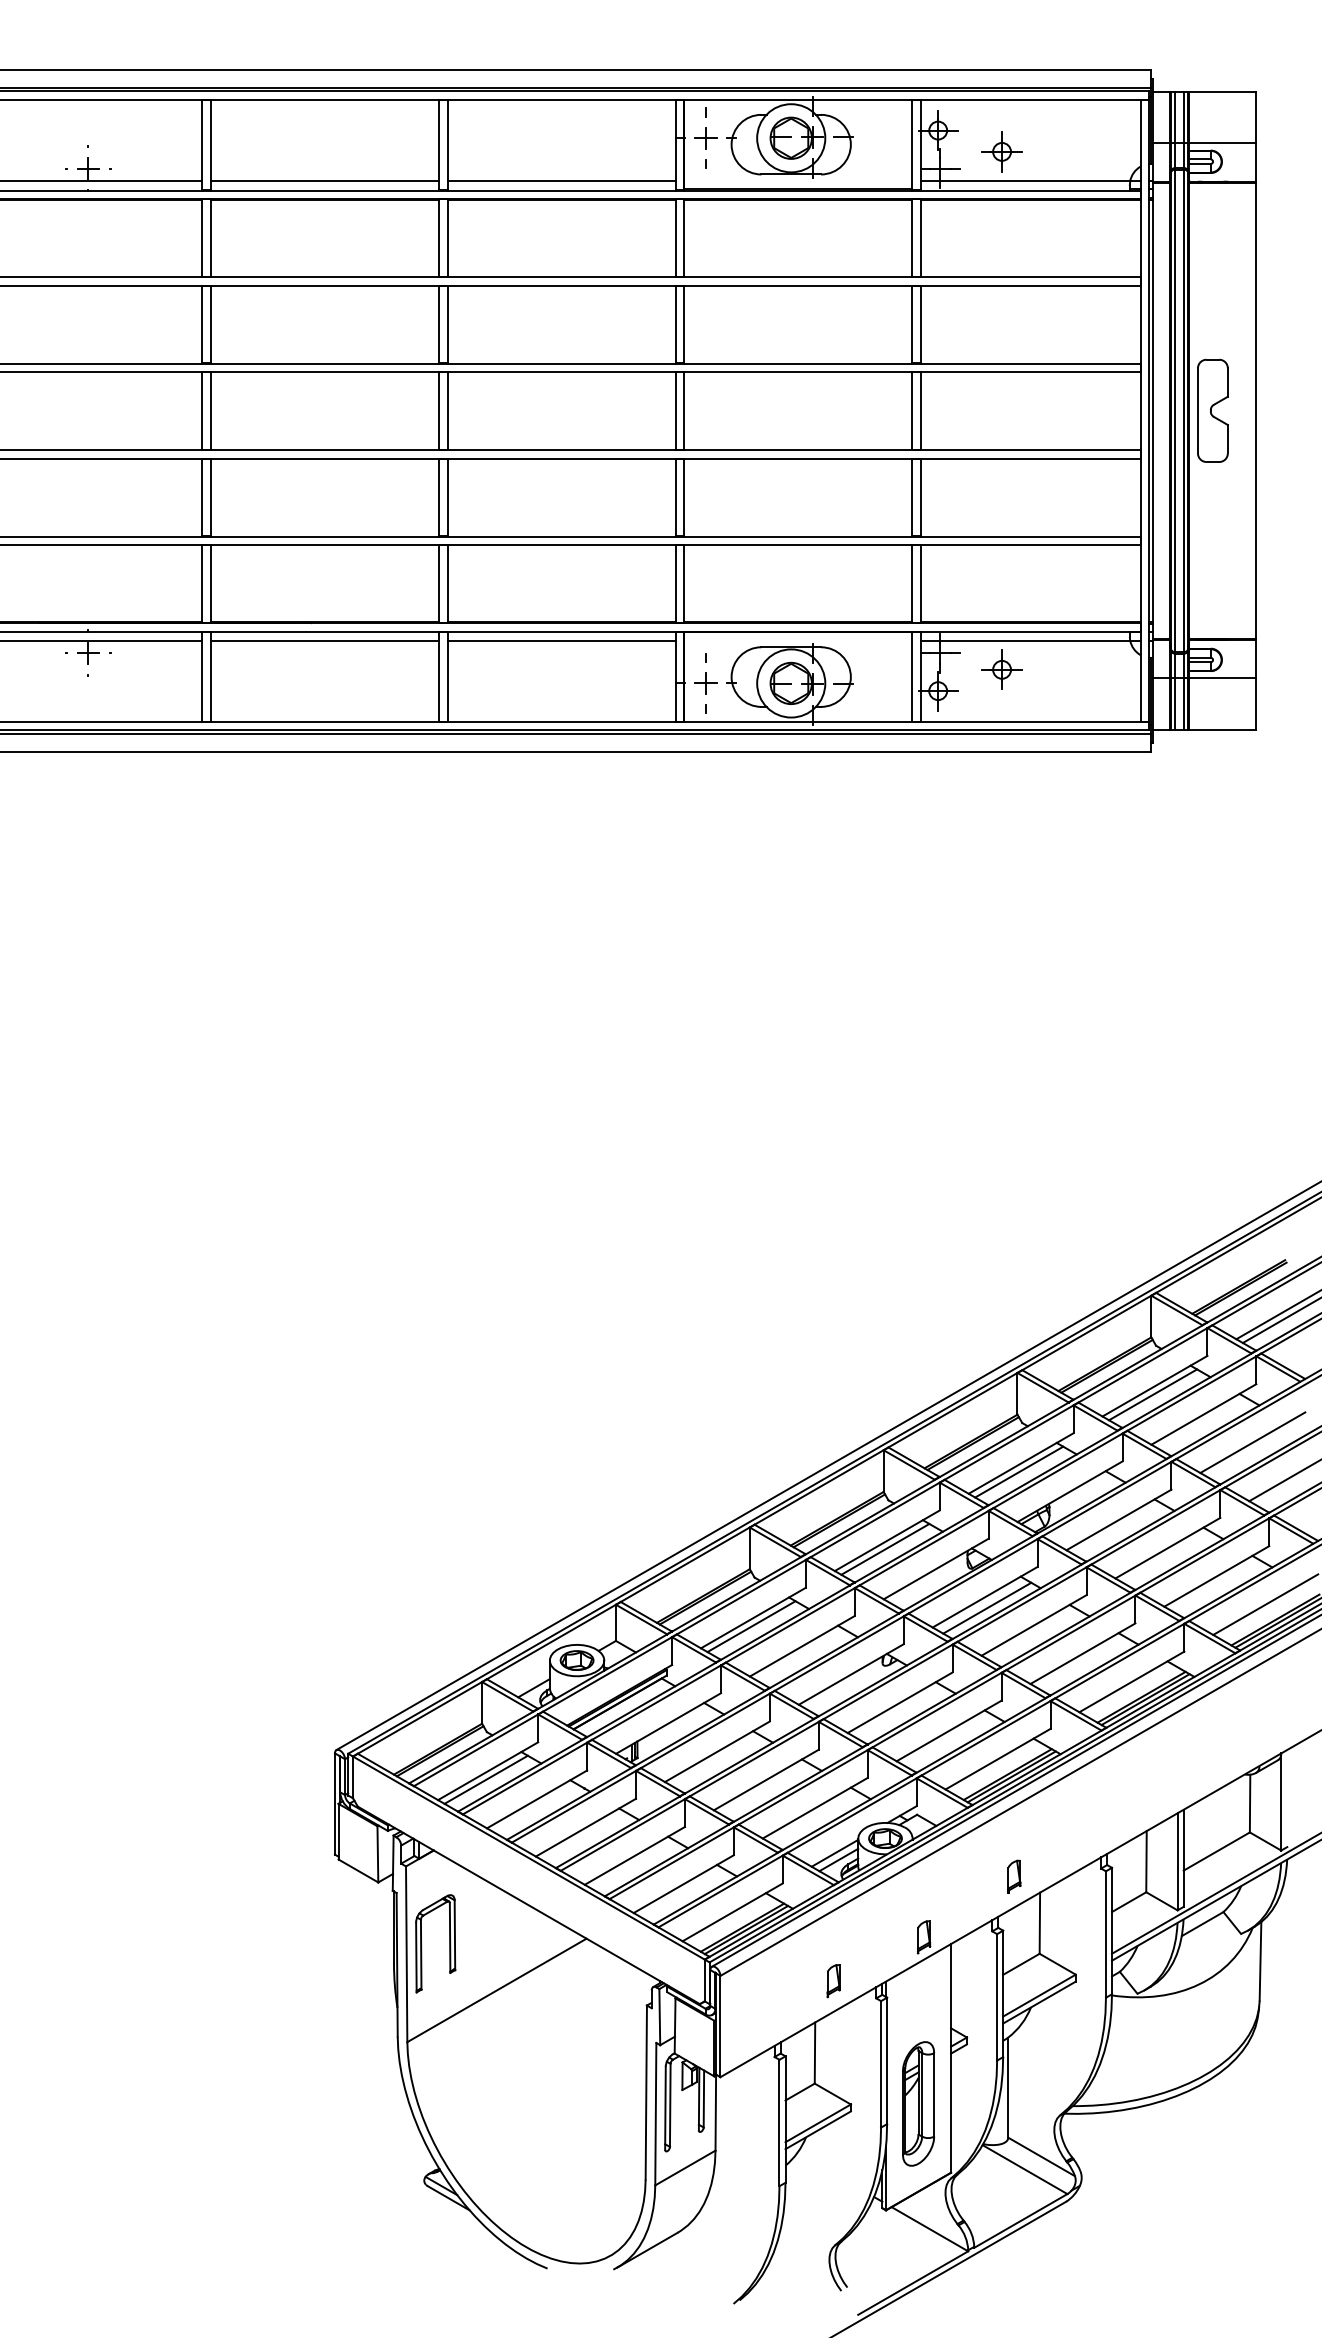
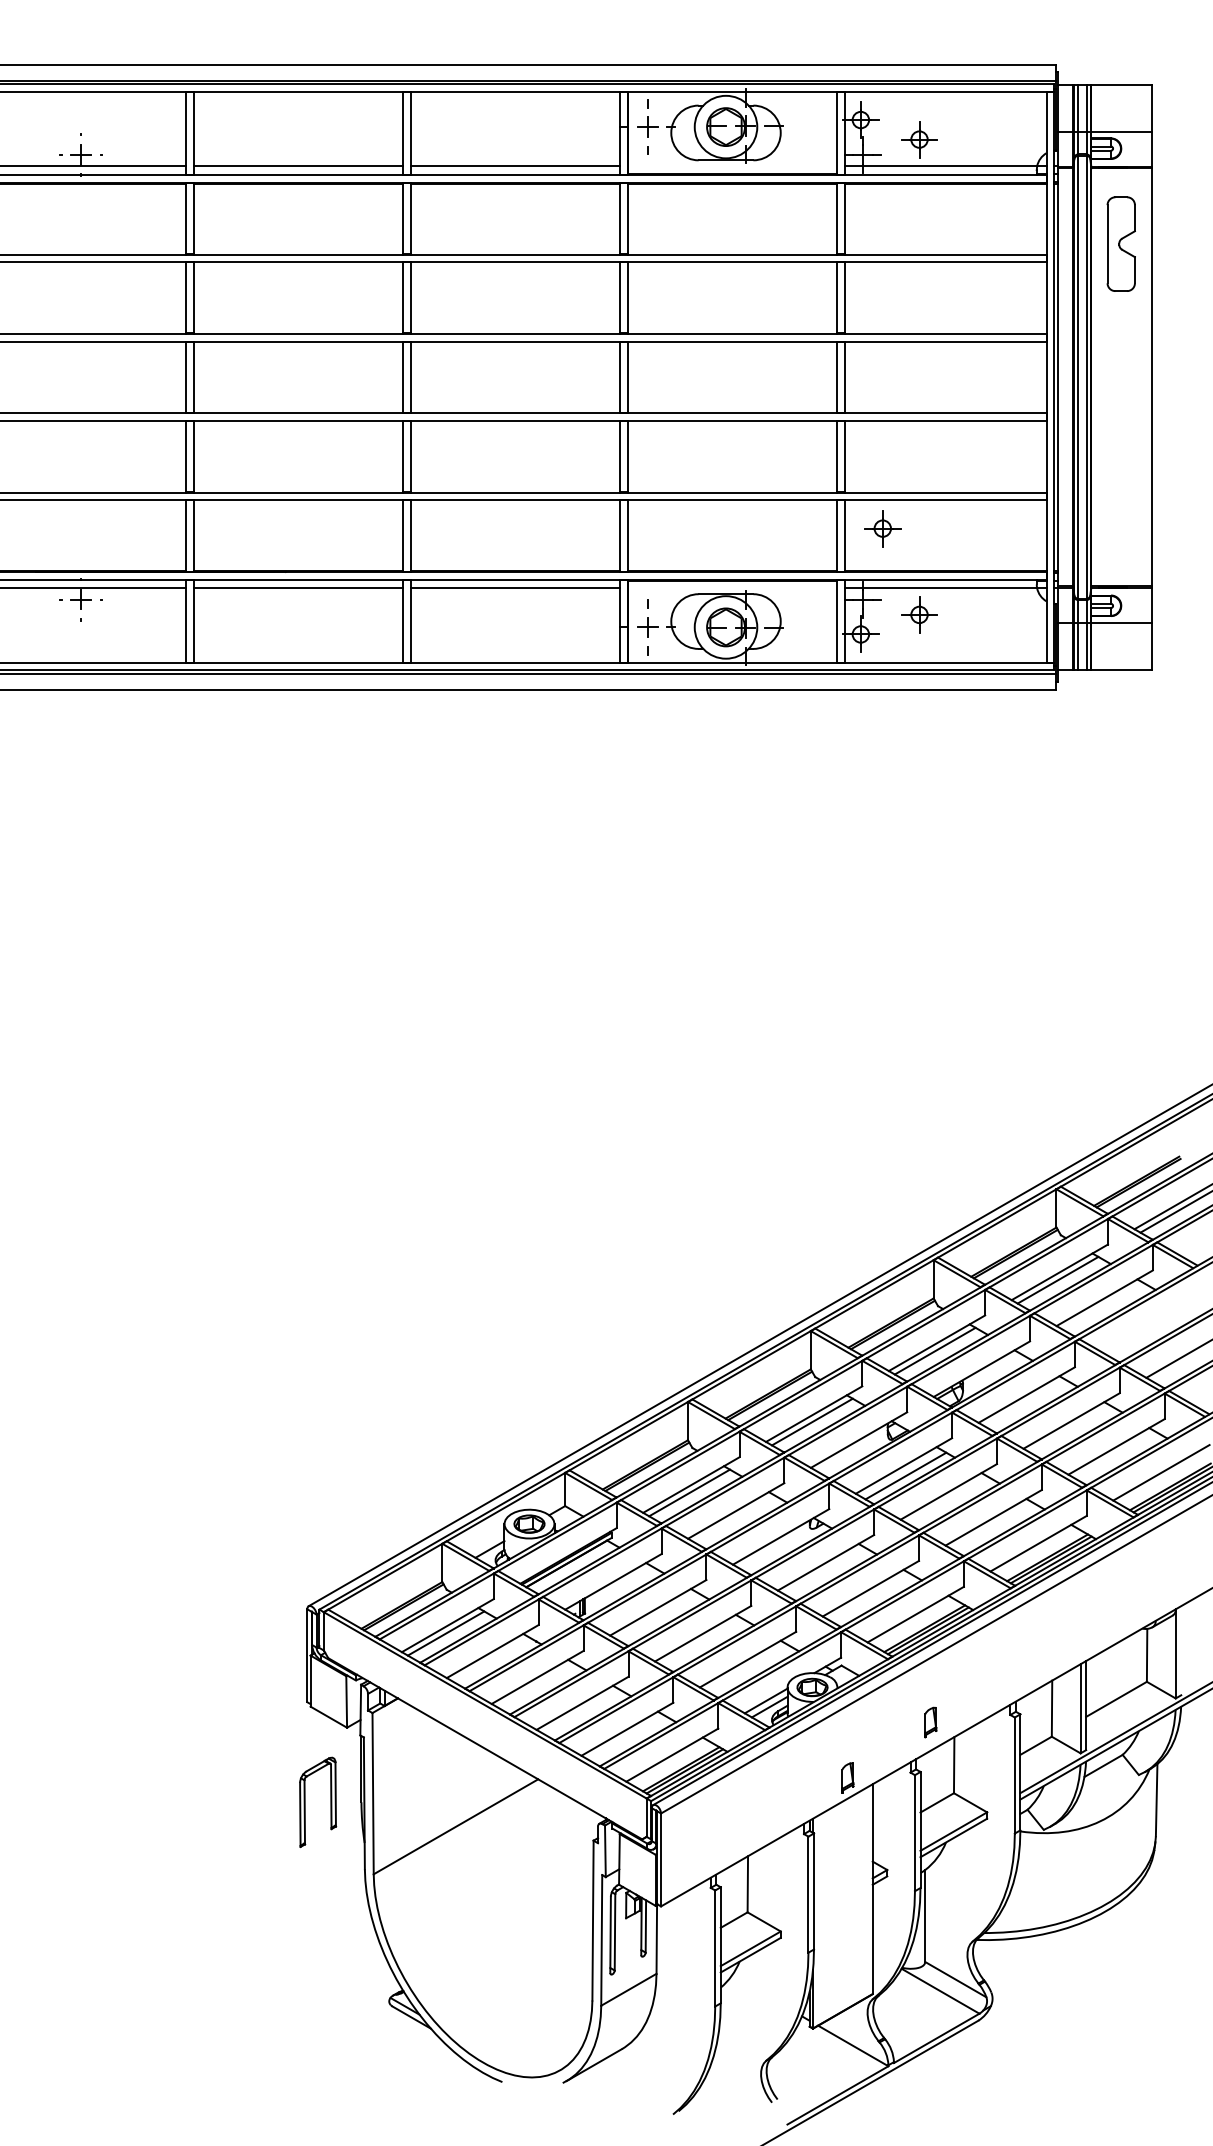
part: (1212, 410) -> (1120, 243), moved
part: (961, 575) -> (882, 528), added
line: (1252, 1442) -> (1149, 1323), removed
part: (422, 1947) -> (305, 1805), moved
part: (833, 1981) -> (764, 1818), removed
part: (918, 2103) -> (842, 1930), removed

